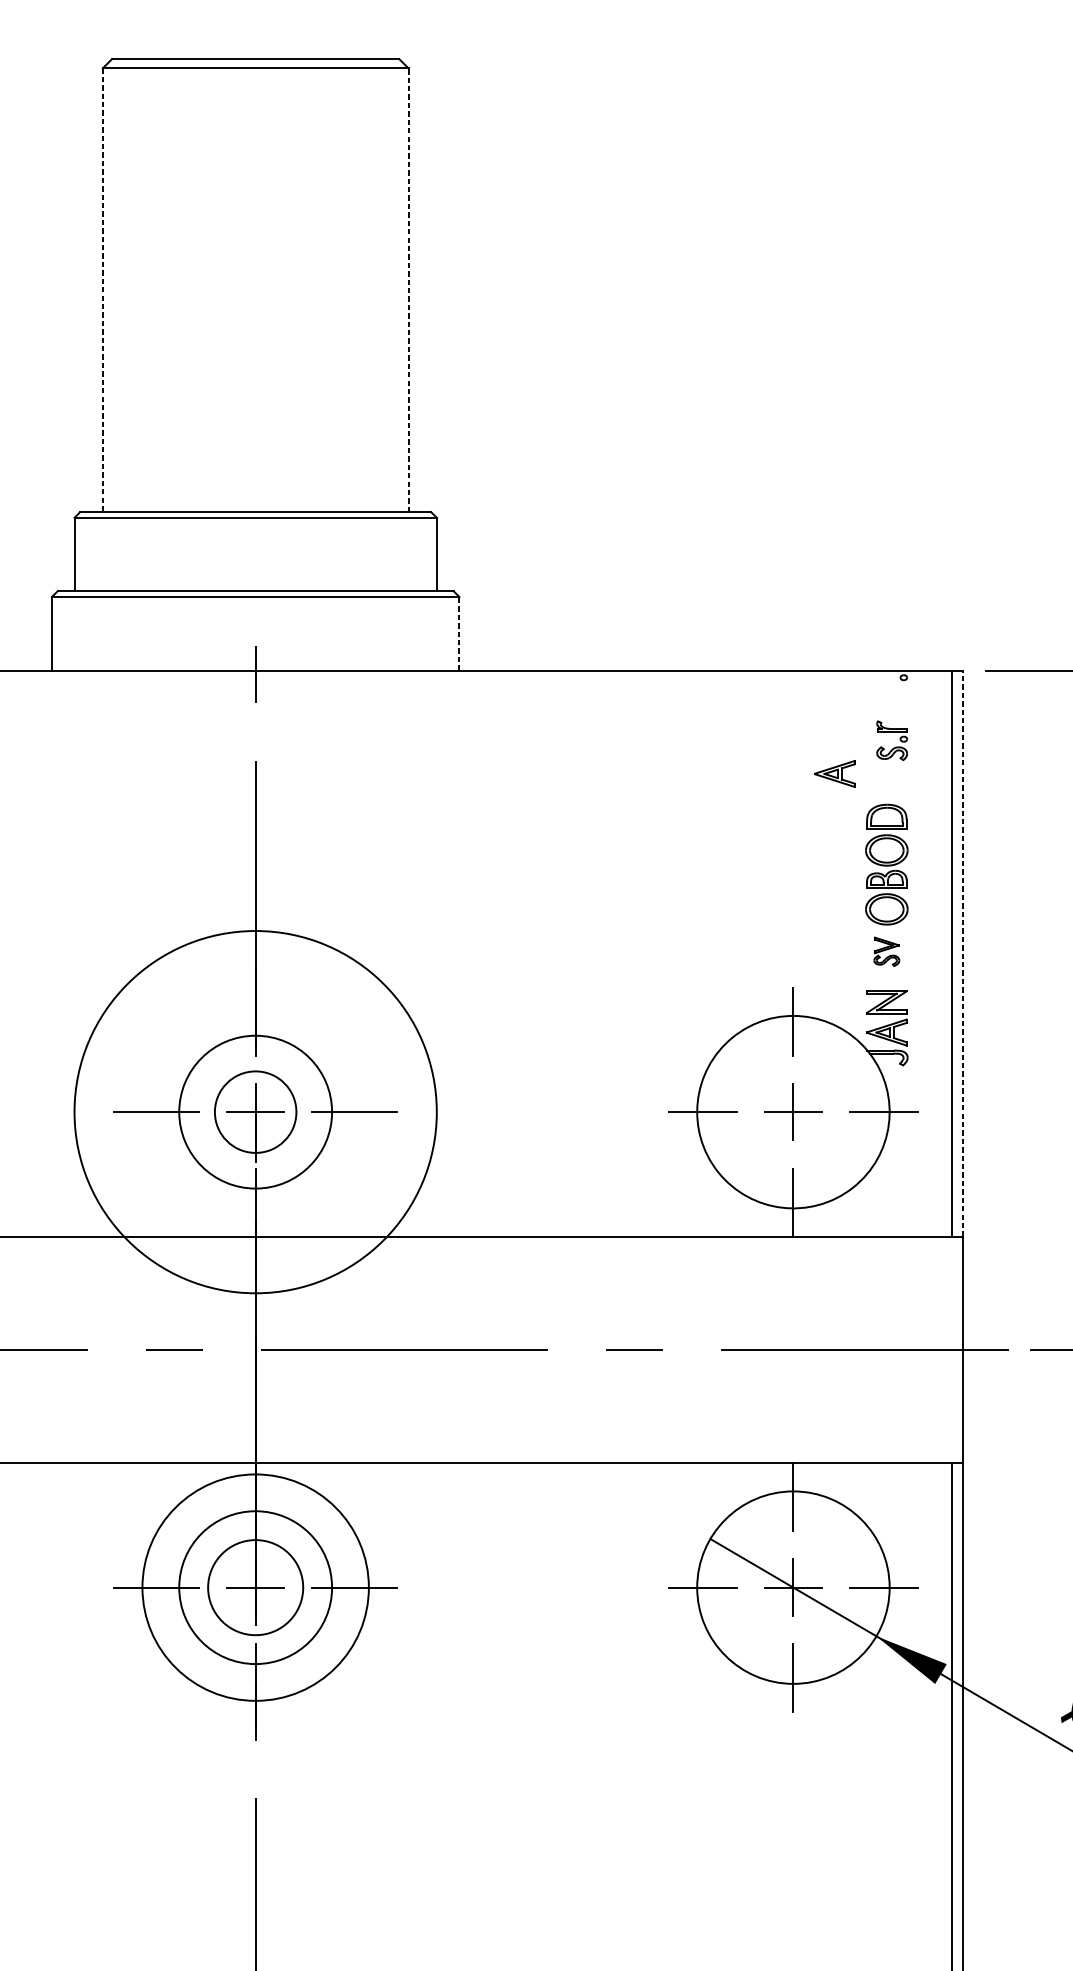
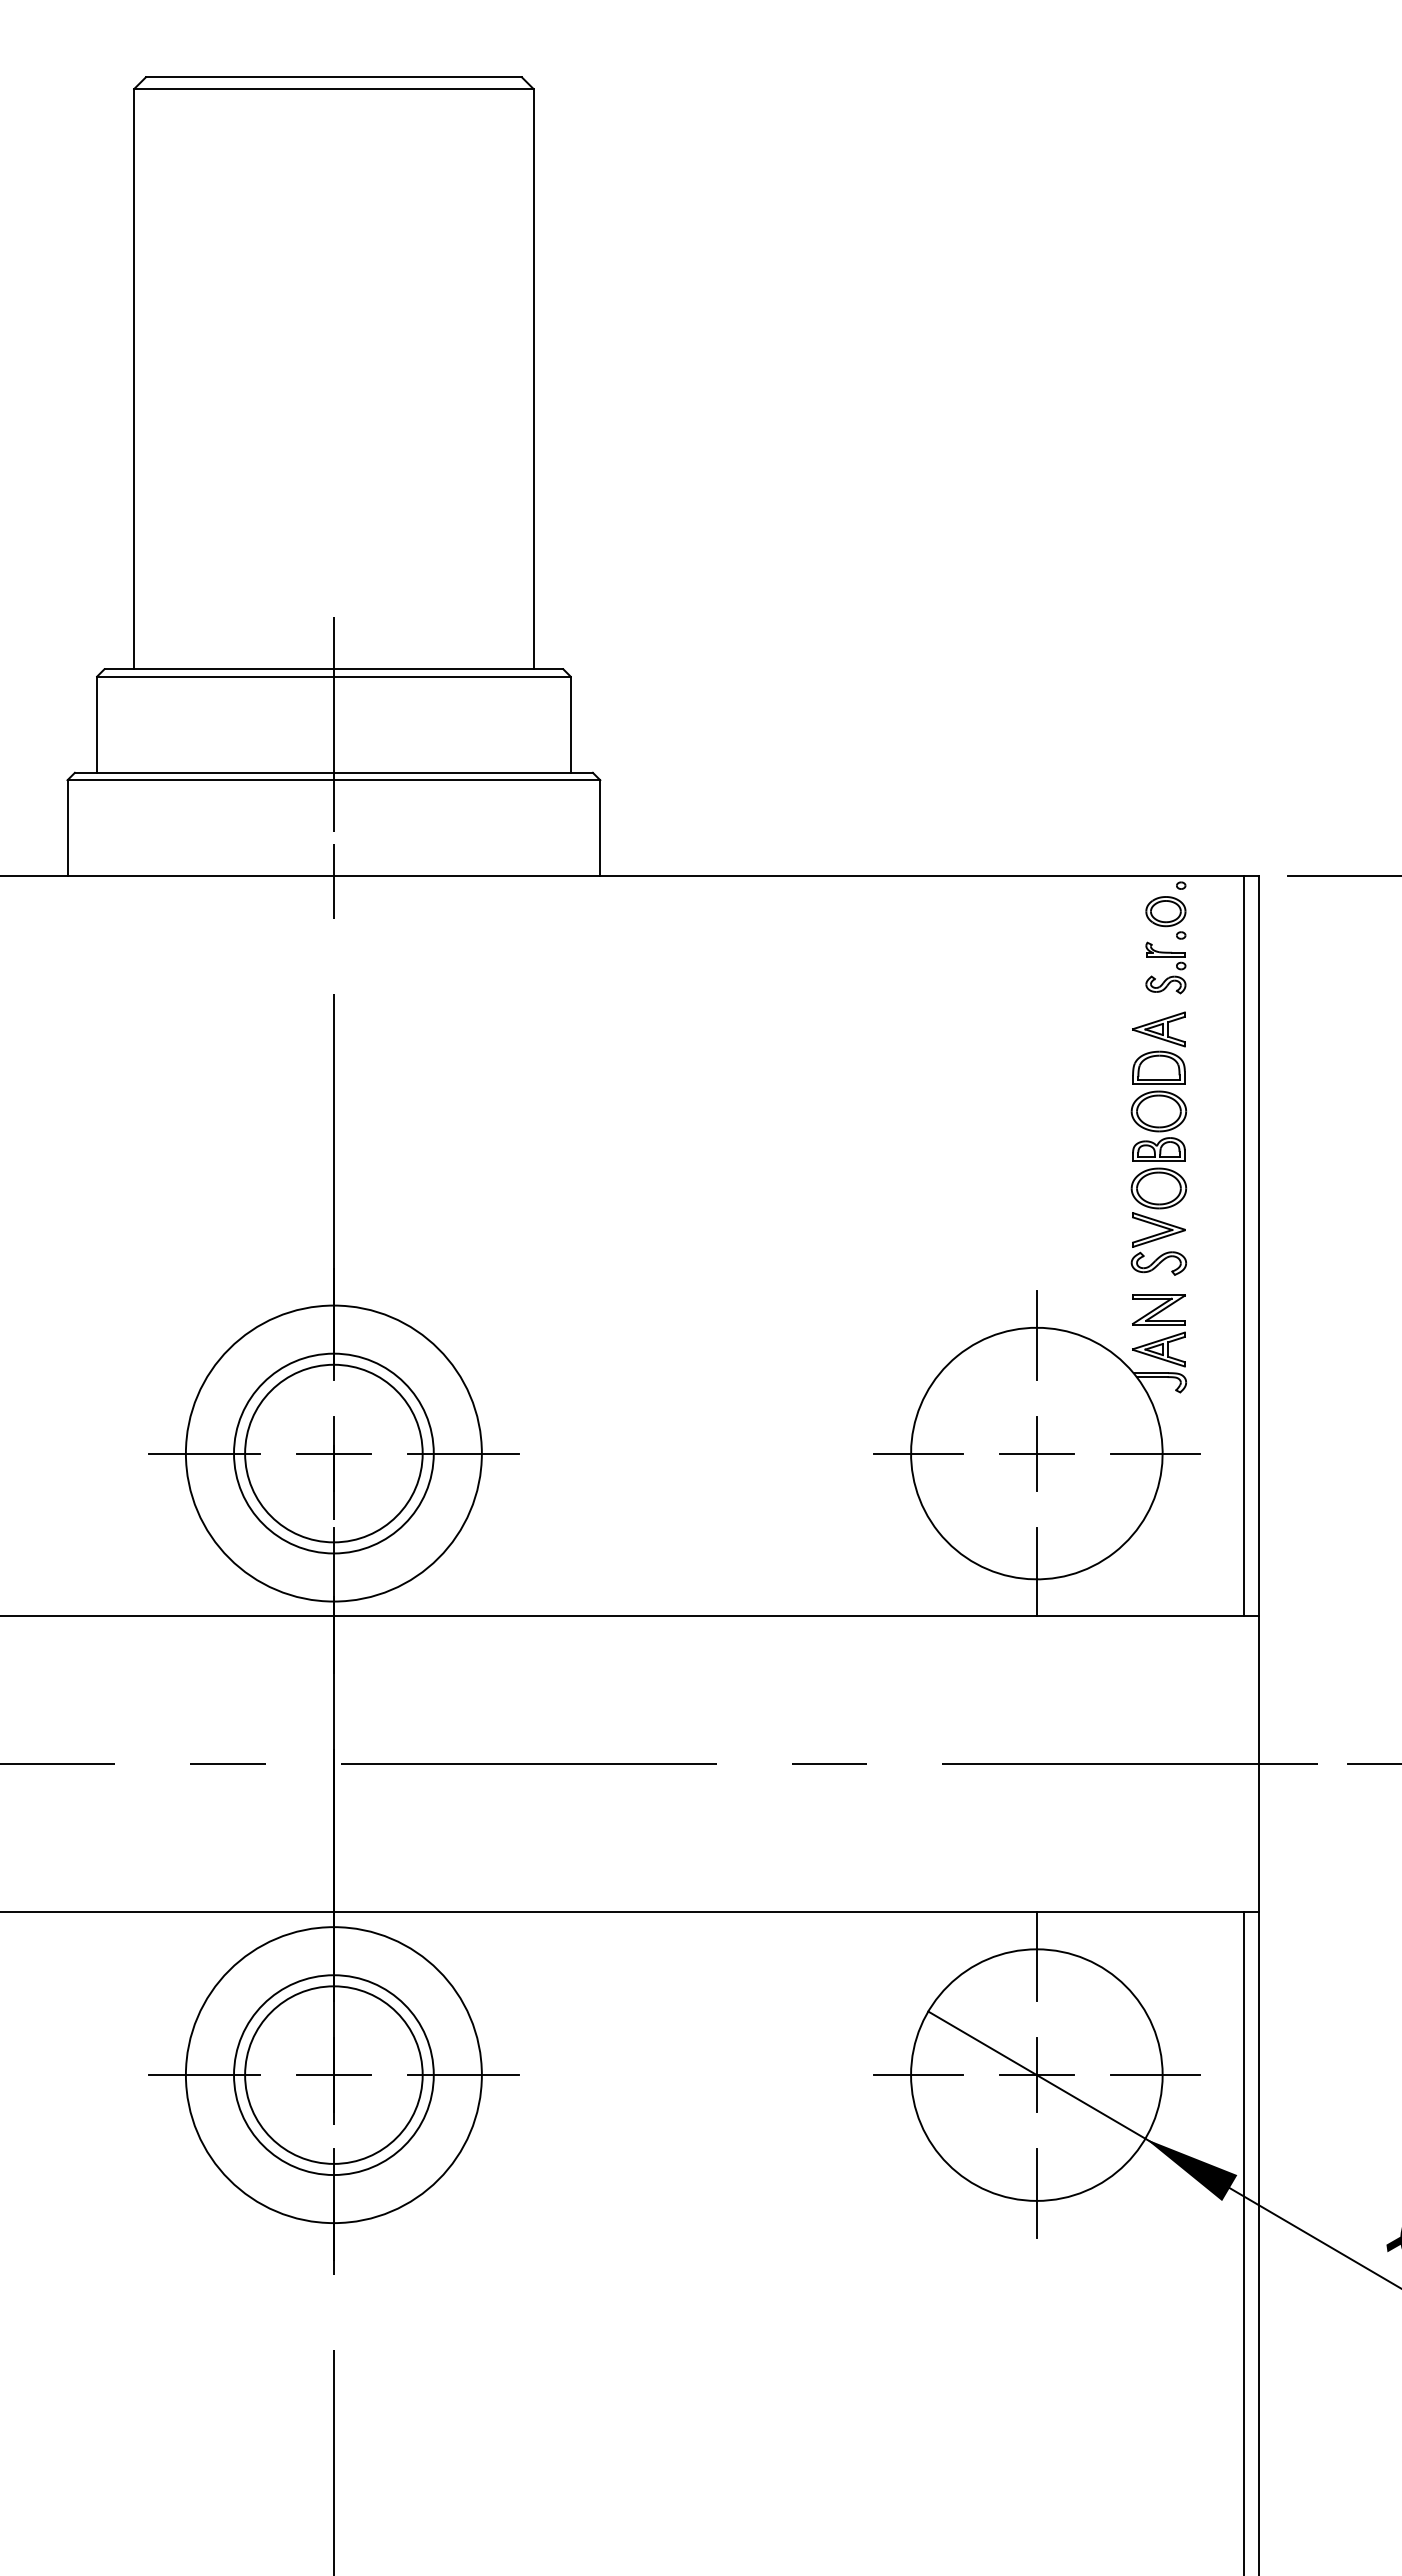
line: (408, 289) -> (533, 378), dashed -> solid
line: (103, 290) -> (134, 379), dashed -> solid
line: (255, 554) -> (333, 724), added
line: (459, 633) -> (600, 827), dashed -> solid
part: (891, 702) -> (1165, 917), added
part: (834, 773) -> (1158, 1029), moved
part: (886, 951) -> (1158, 1243), size x1.67
line: (962, 953) -> (1258, 1246), dashed -> solid
circle: (255, 1112) -> (333, 1453), size x0.62
circle: (255, 1112) -> (333, 1453), size x1.67
circle: (255, 1587) -> (333, 2074), size x1.43

